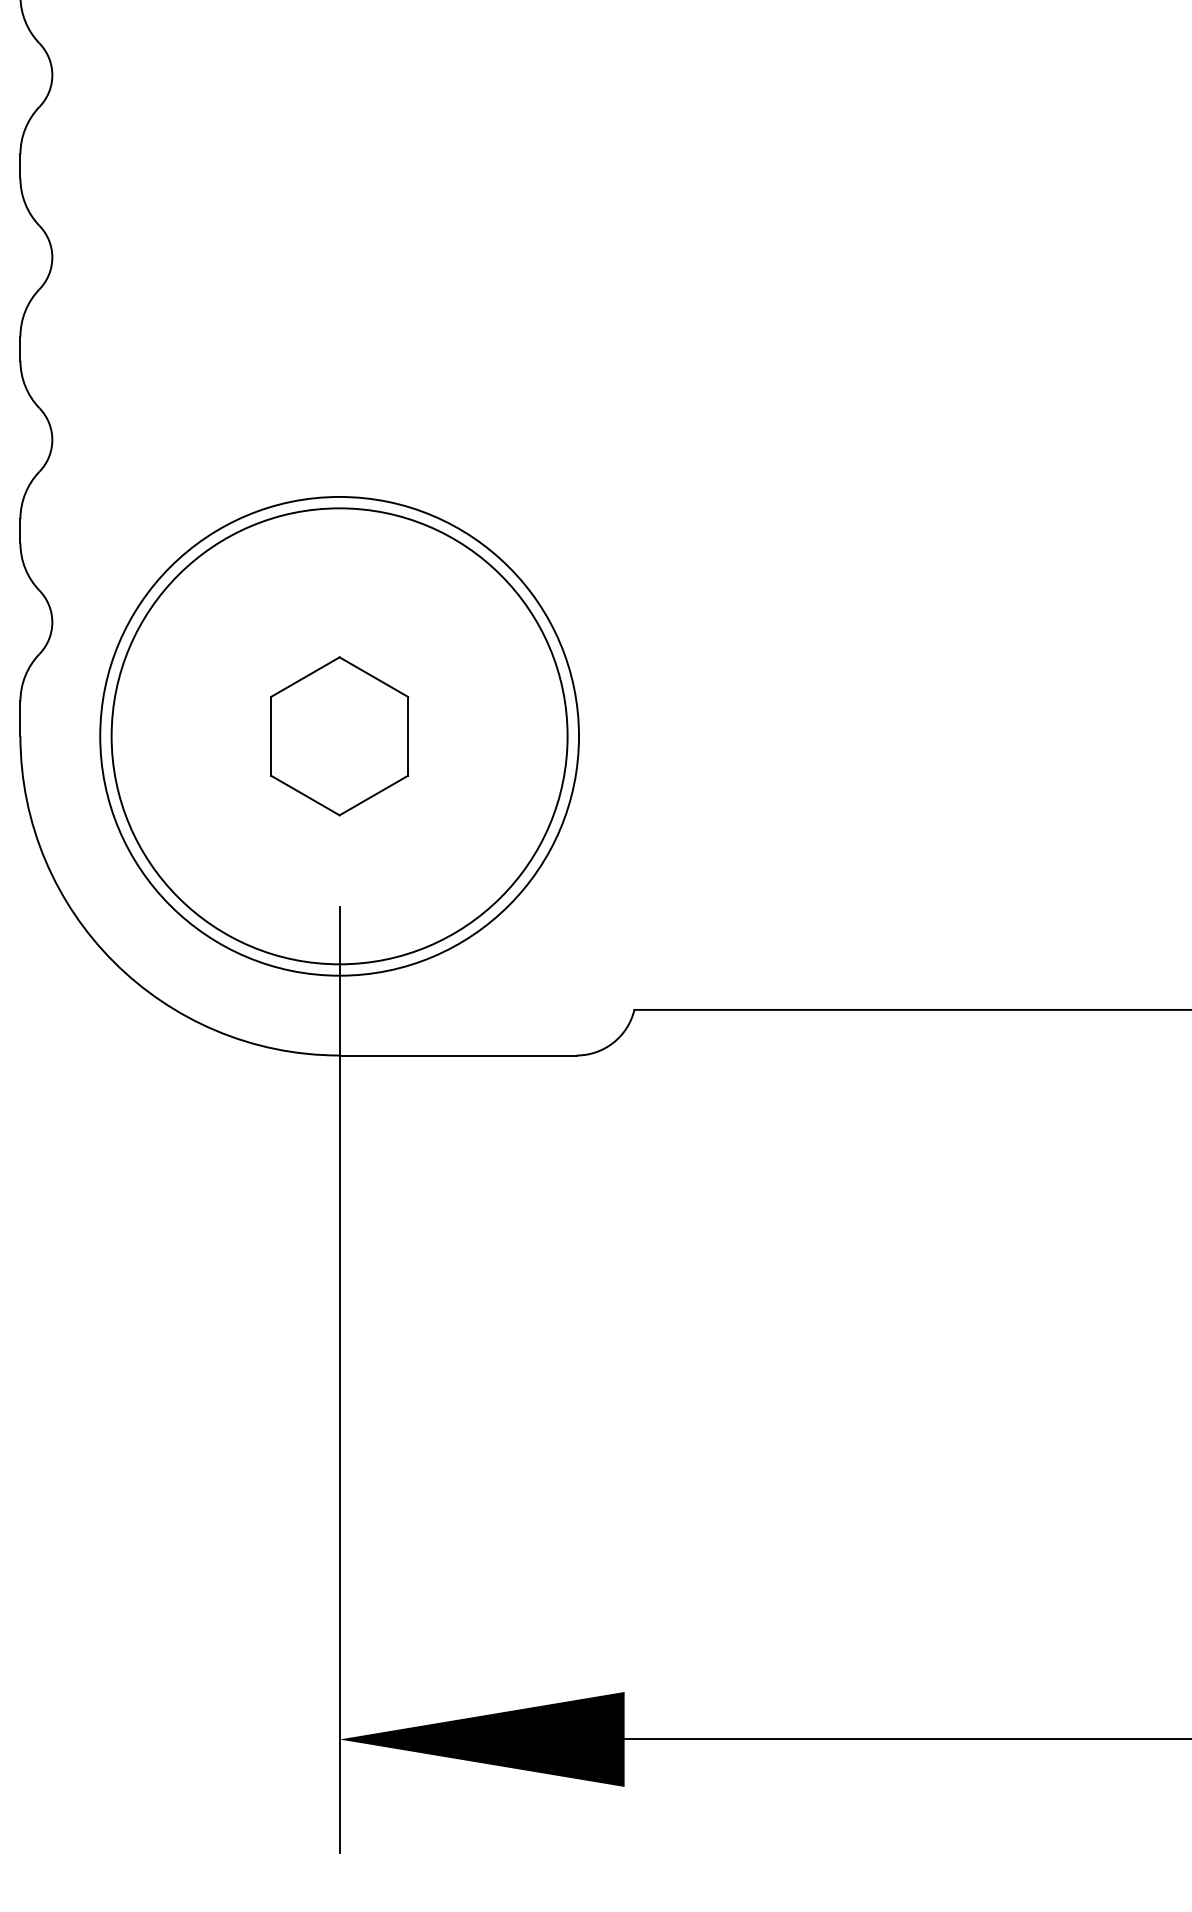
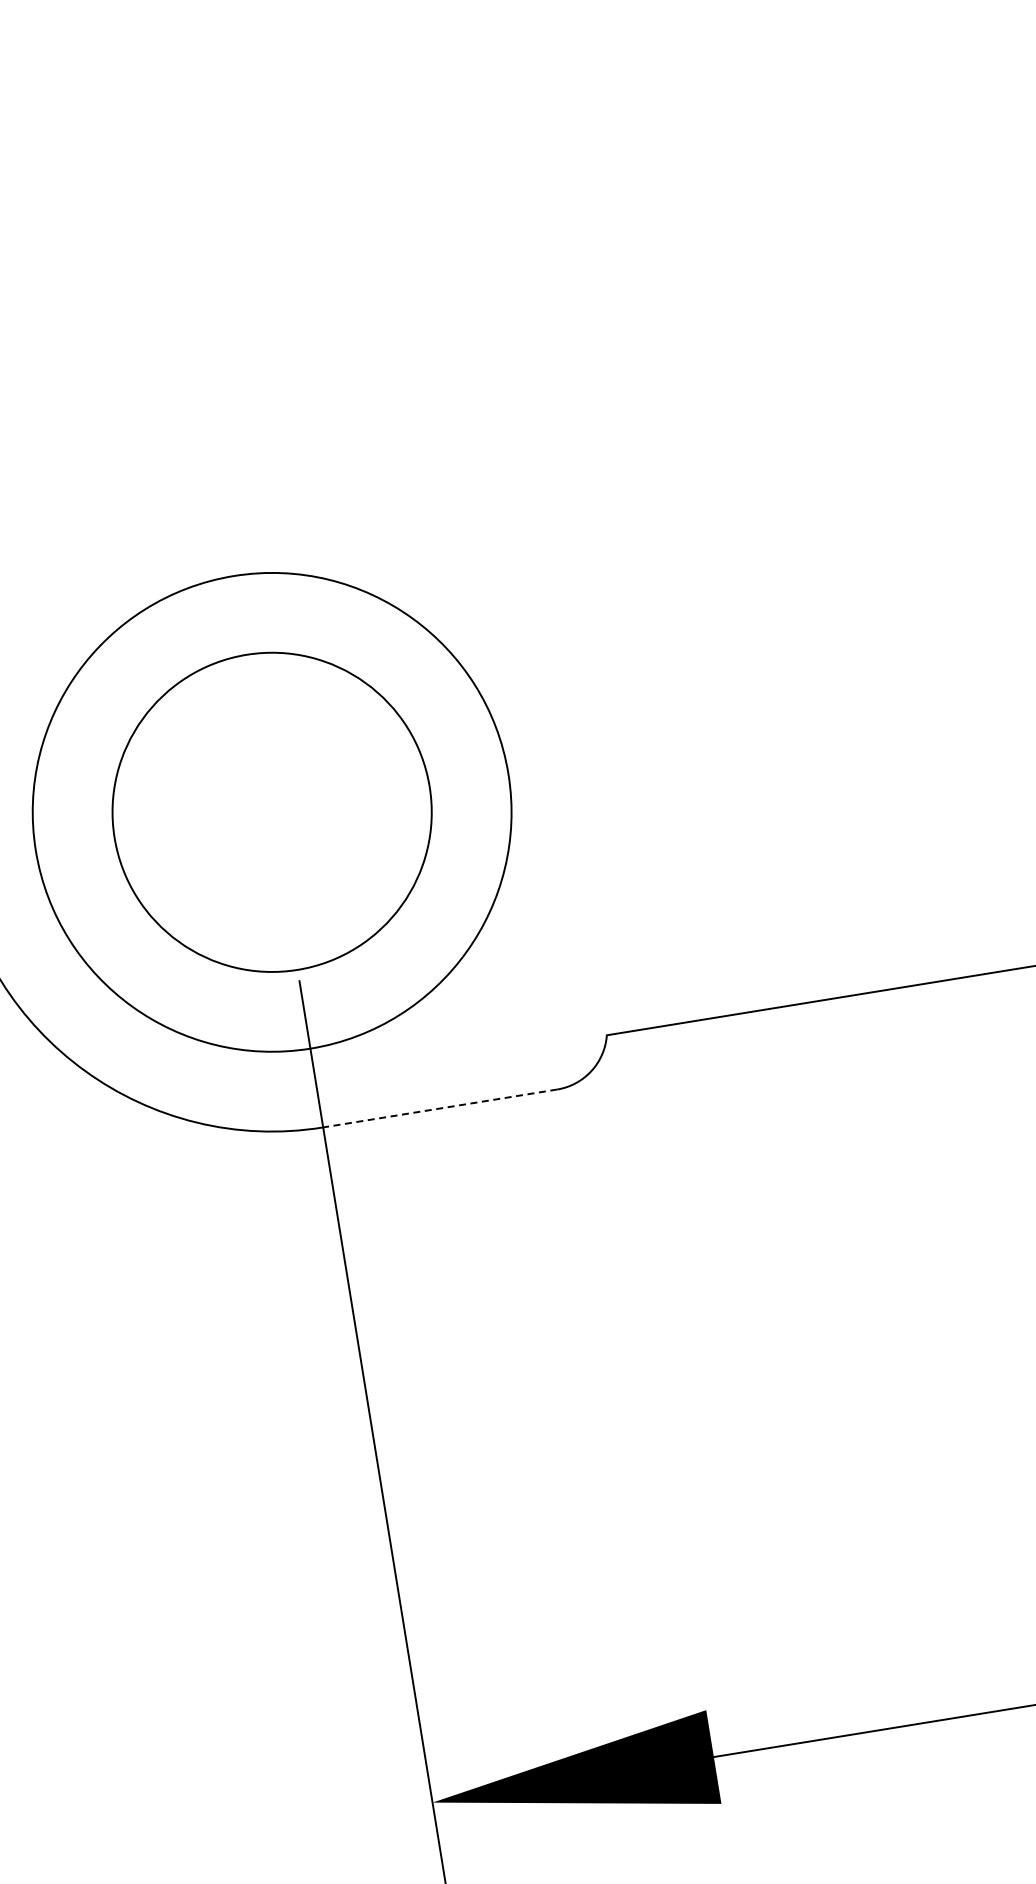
circle: (339, 736) -> (272, 812), size x0.7
part: (339, 736) -> (272, 812), removed
line: (458, 1055) -> (440, 1108), solid -> dashed

